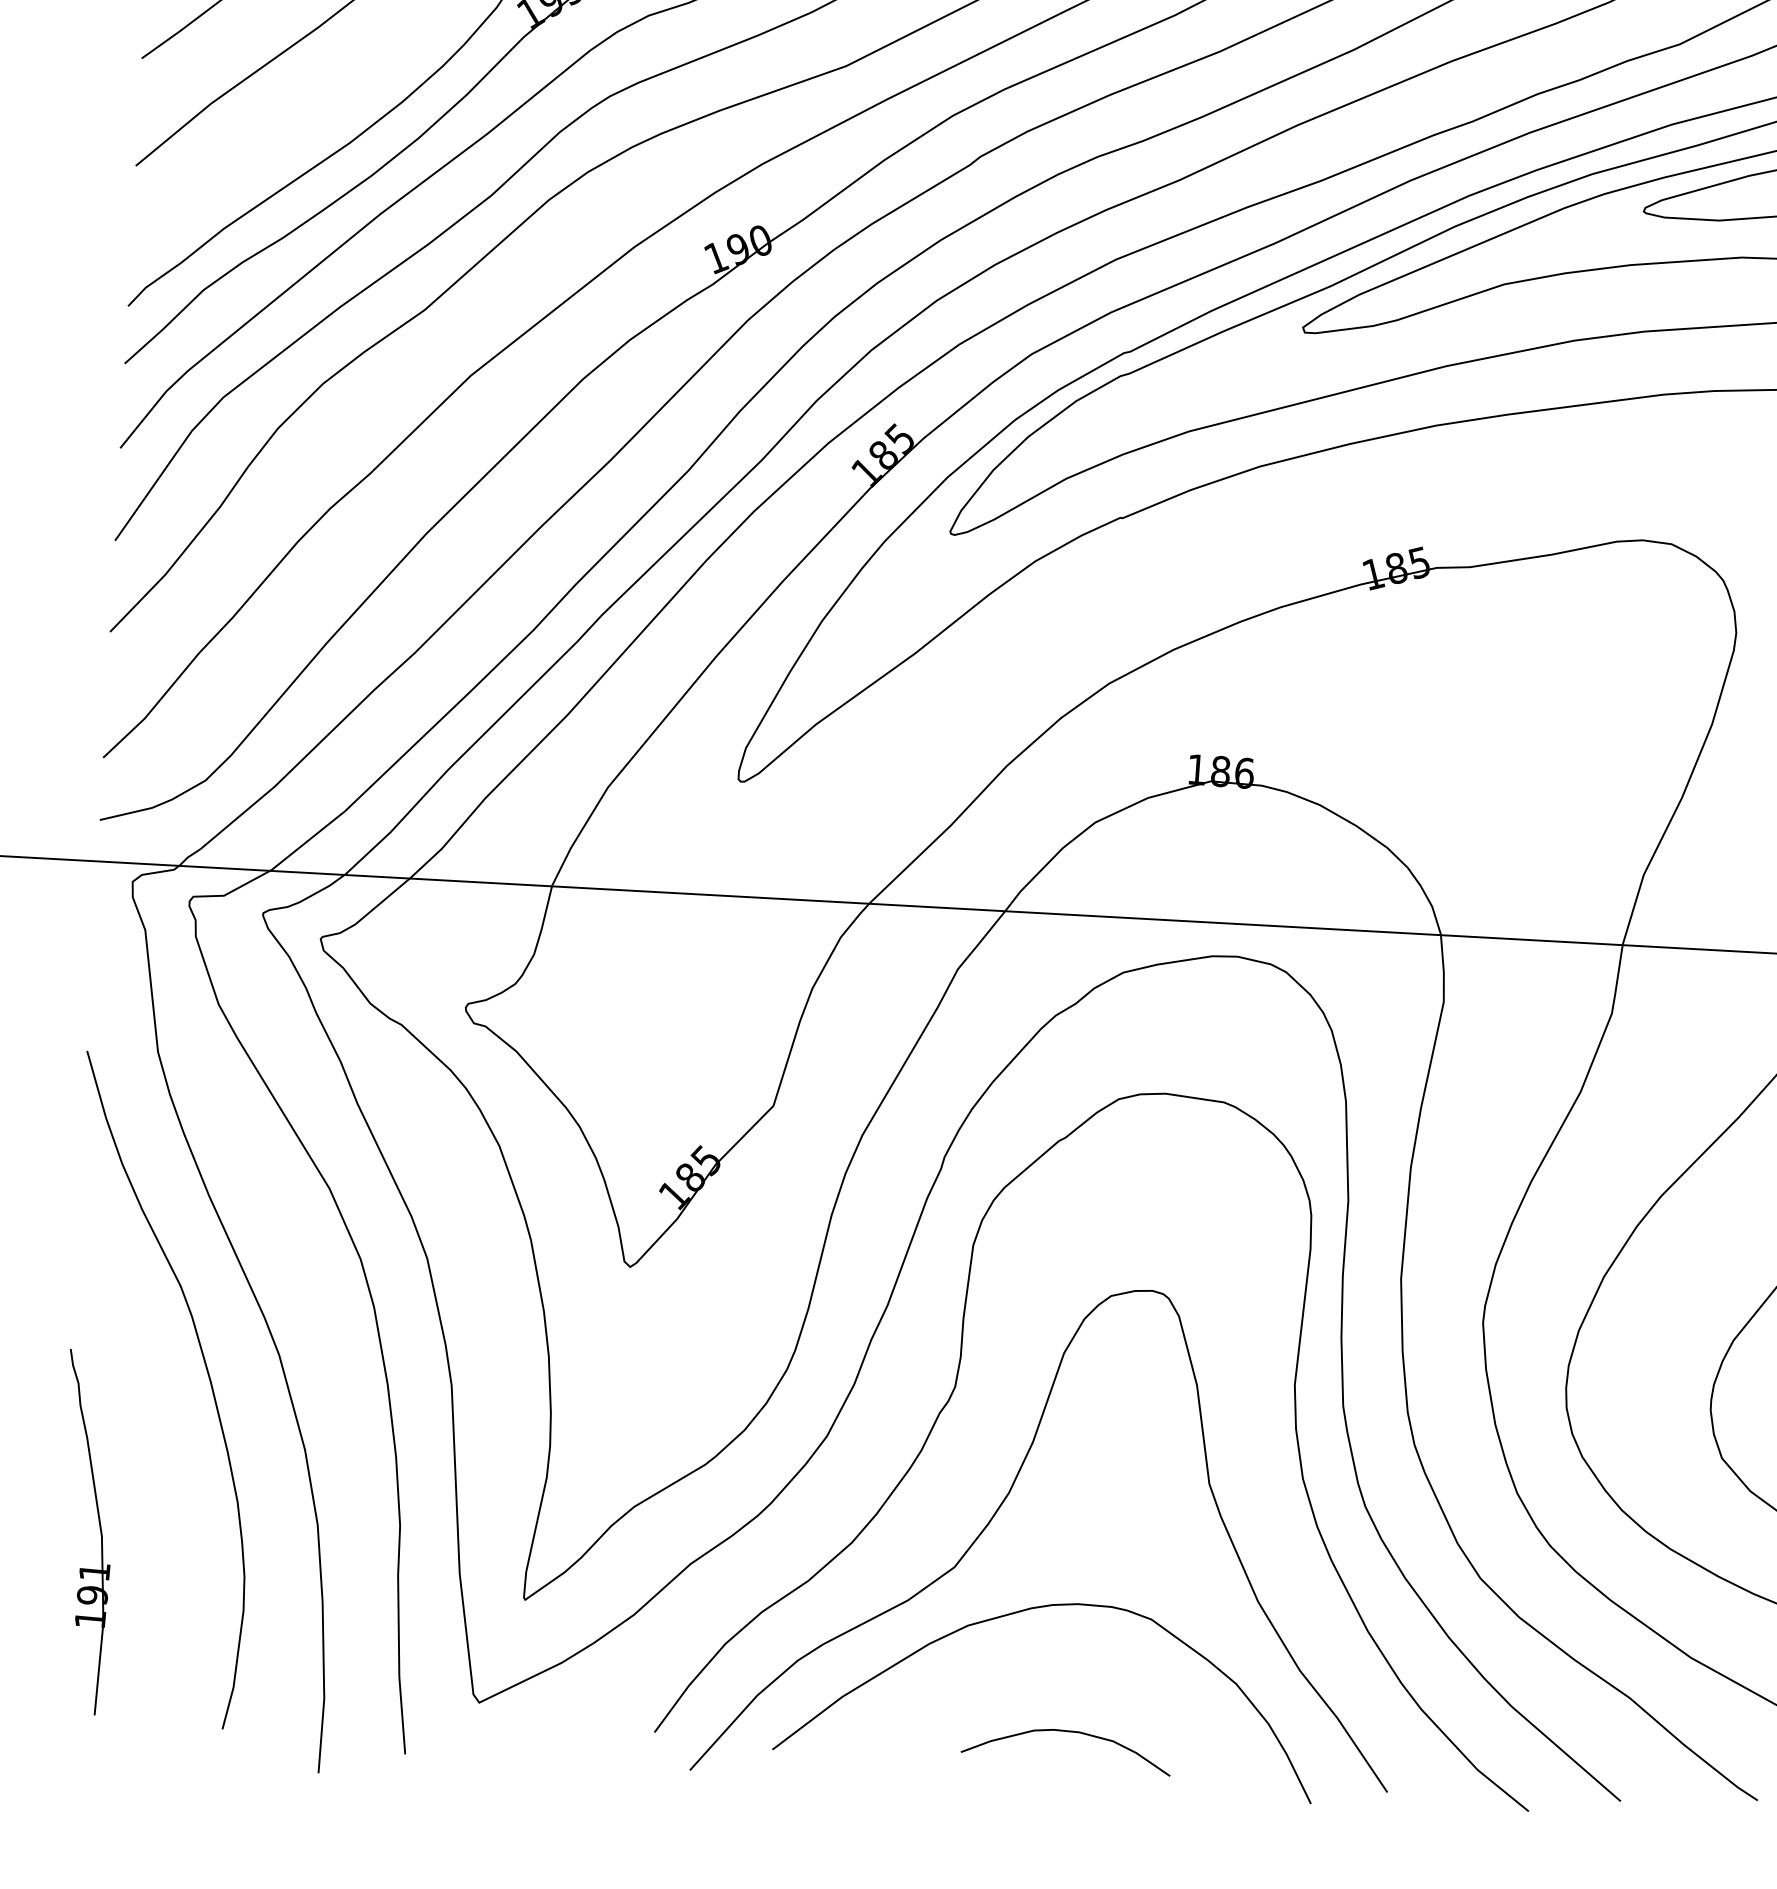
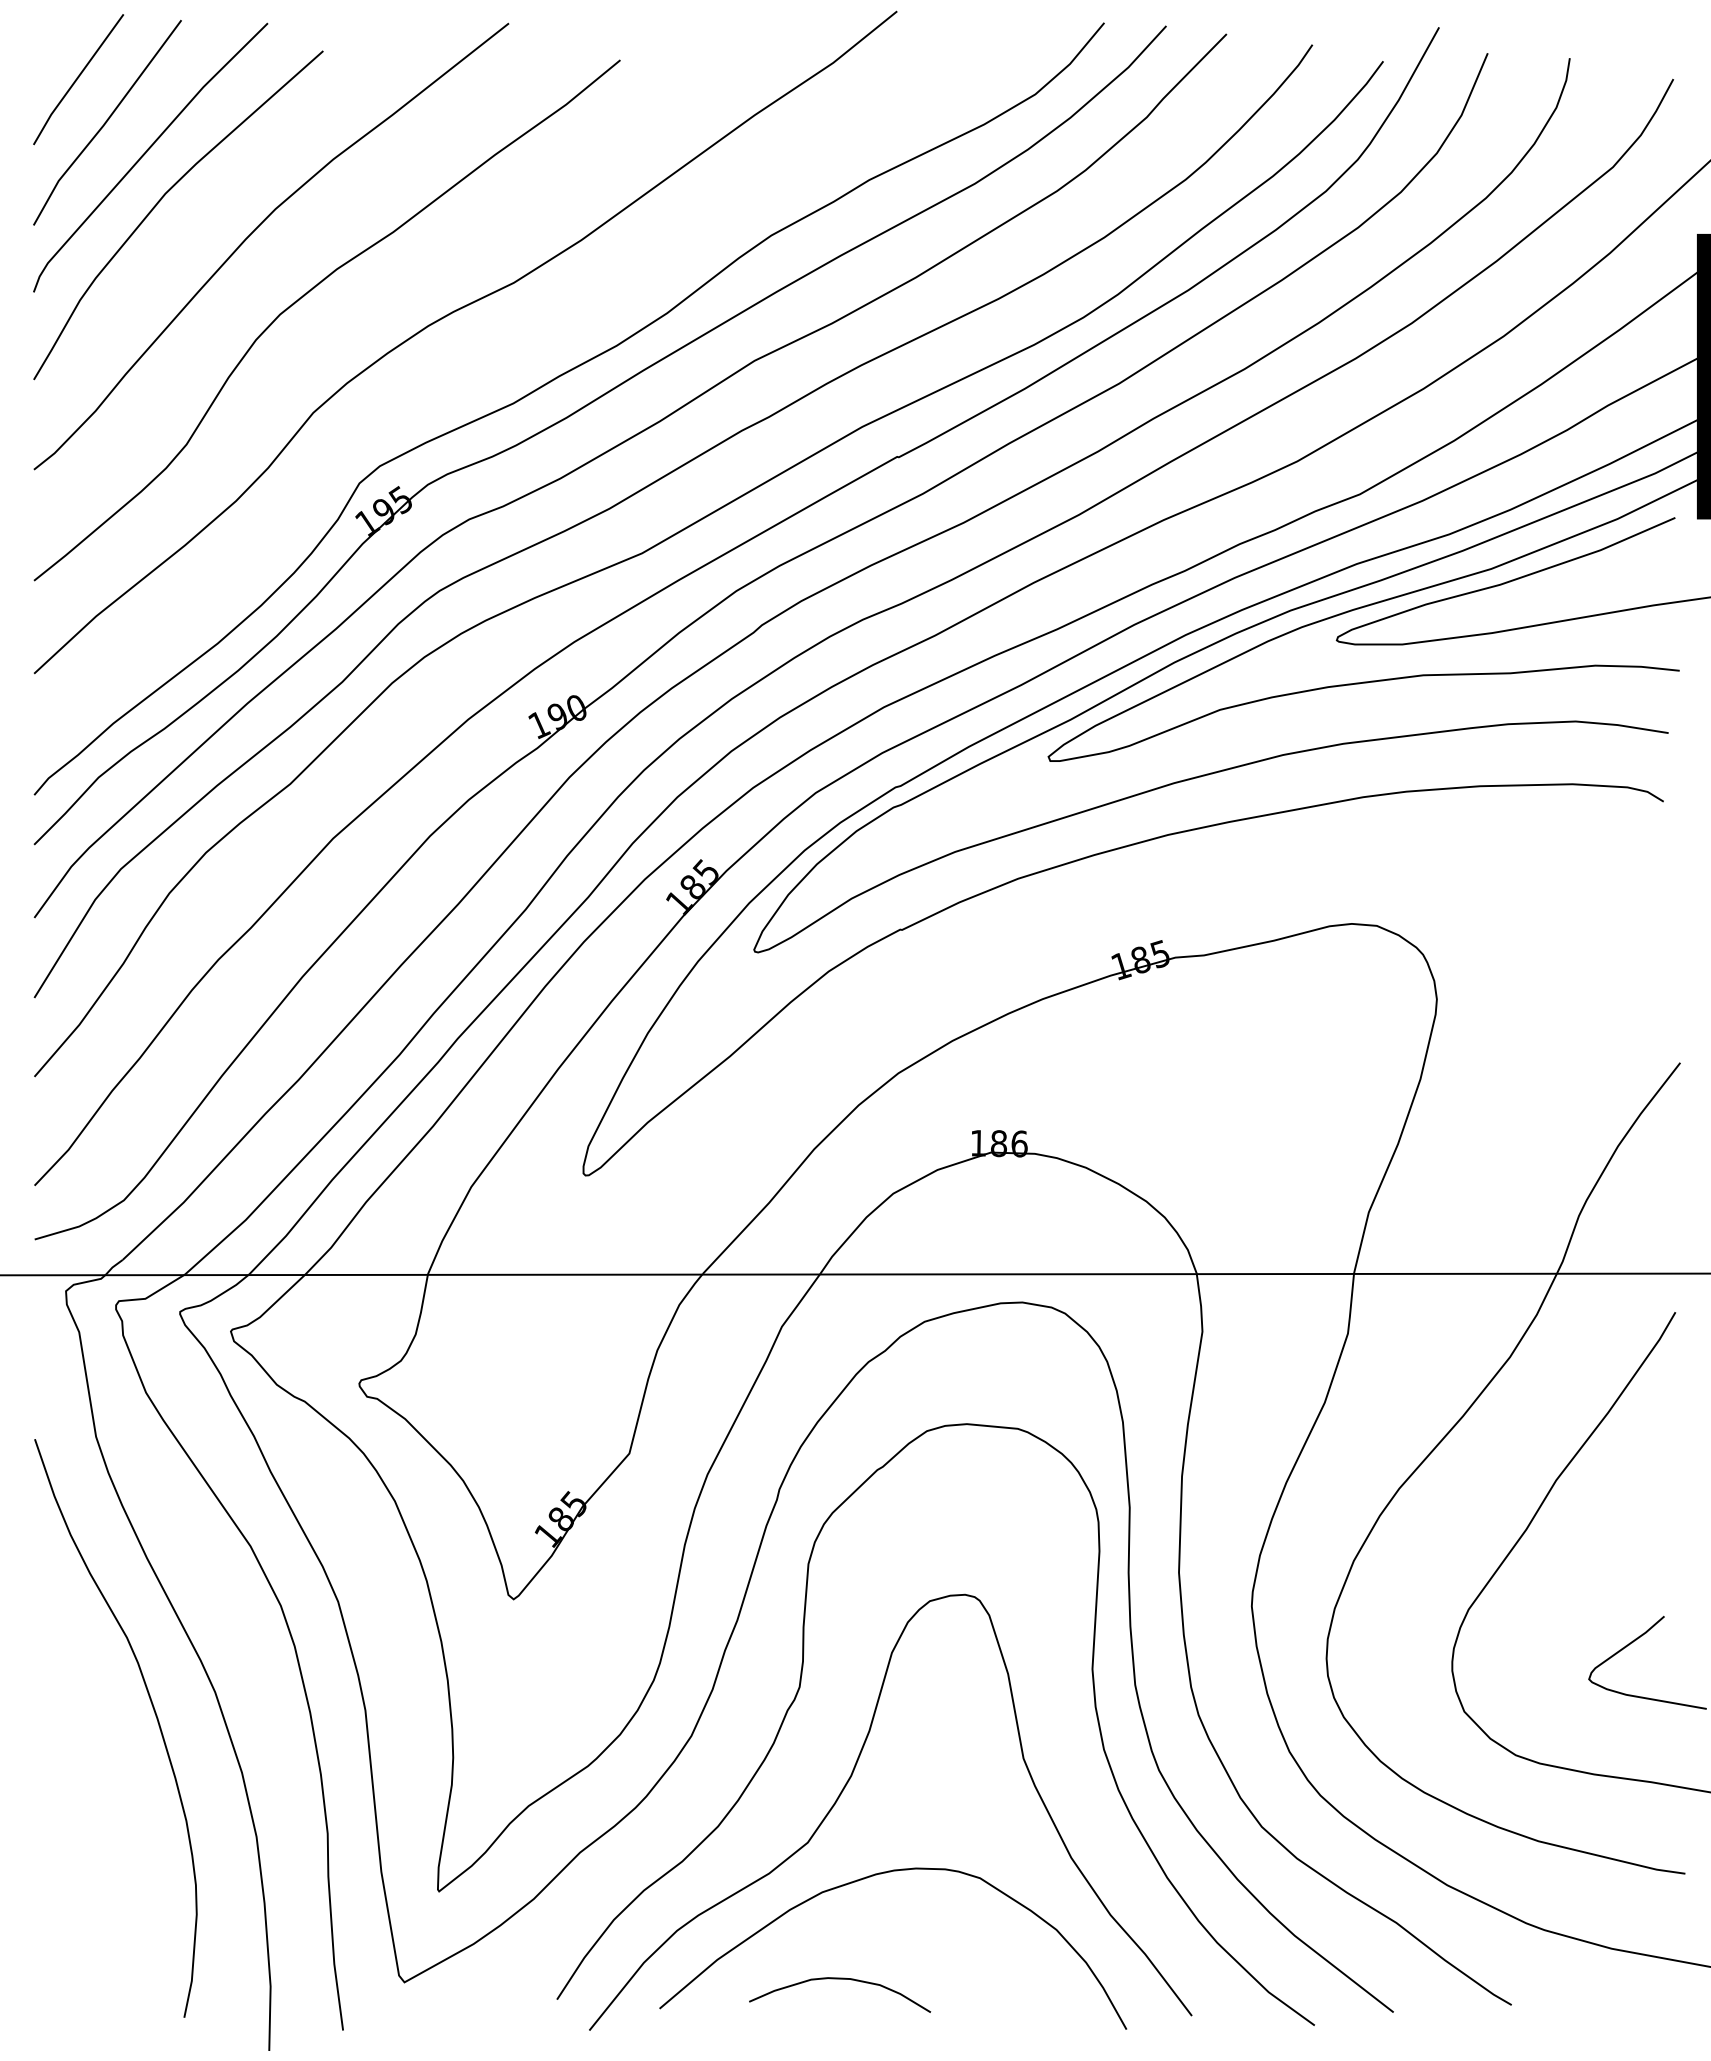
part: (99, 1528) -> (68, 1850), removed
curve: (1067, 1732) -> (840, 1979), moved

